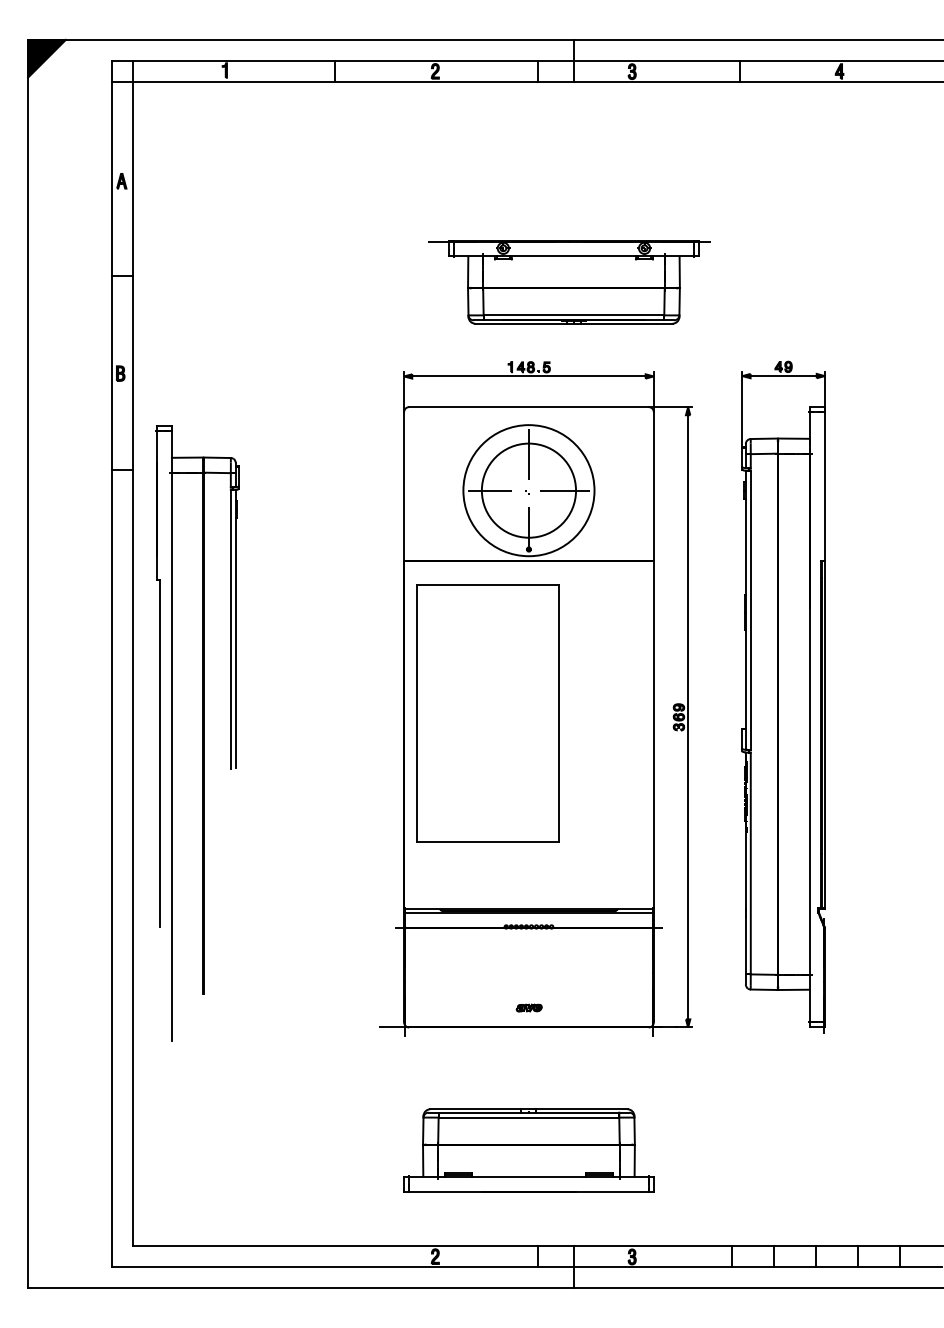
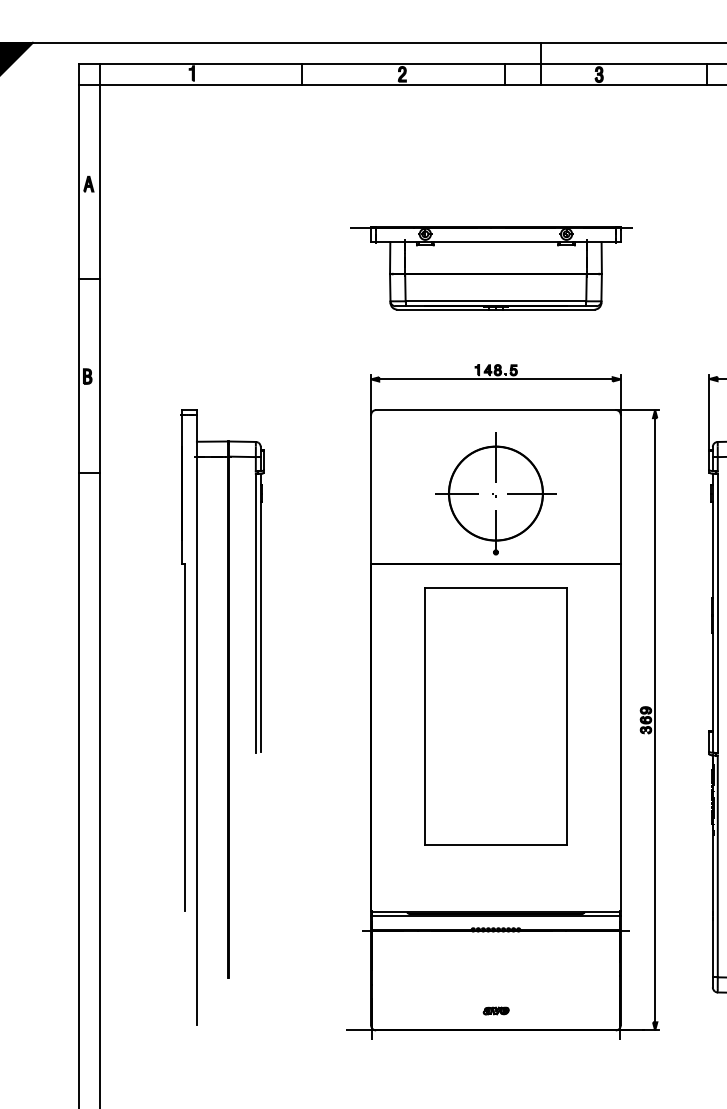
part: (569, 282) -> (491, 268), moved
circle: (528, 490) -> (495, 493), size x0.71
part: (487, 713) -> (495, 716), moved
part: (197, 733) -> (222, 717), moved

